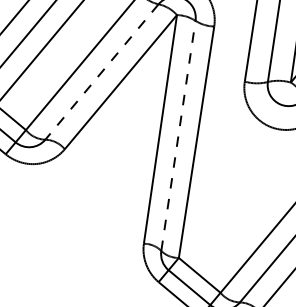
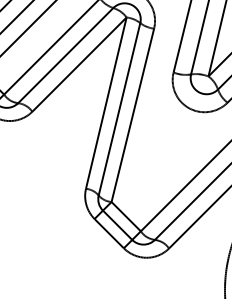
line: (101, 71) -> (65, 55), dashed -> solid
line: (178, 136) -> (119, 109), dashed -> solid

